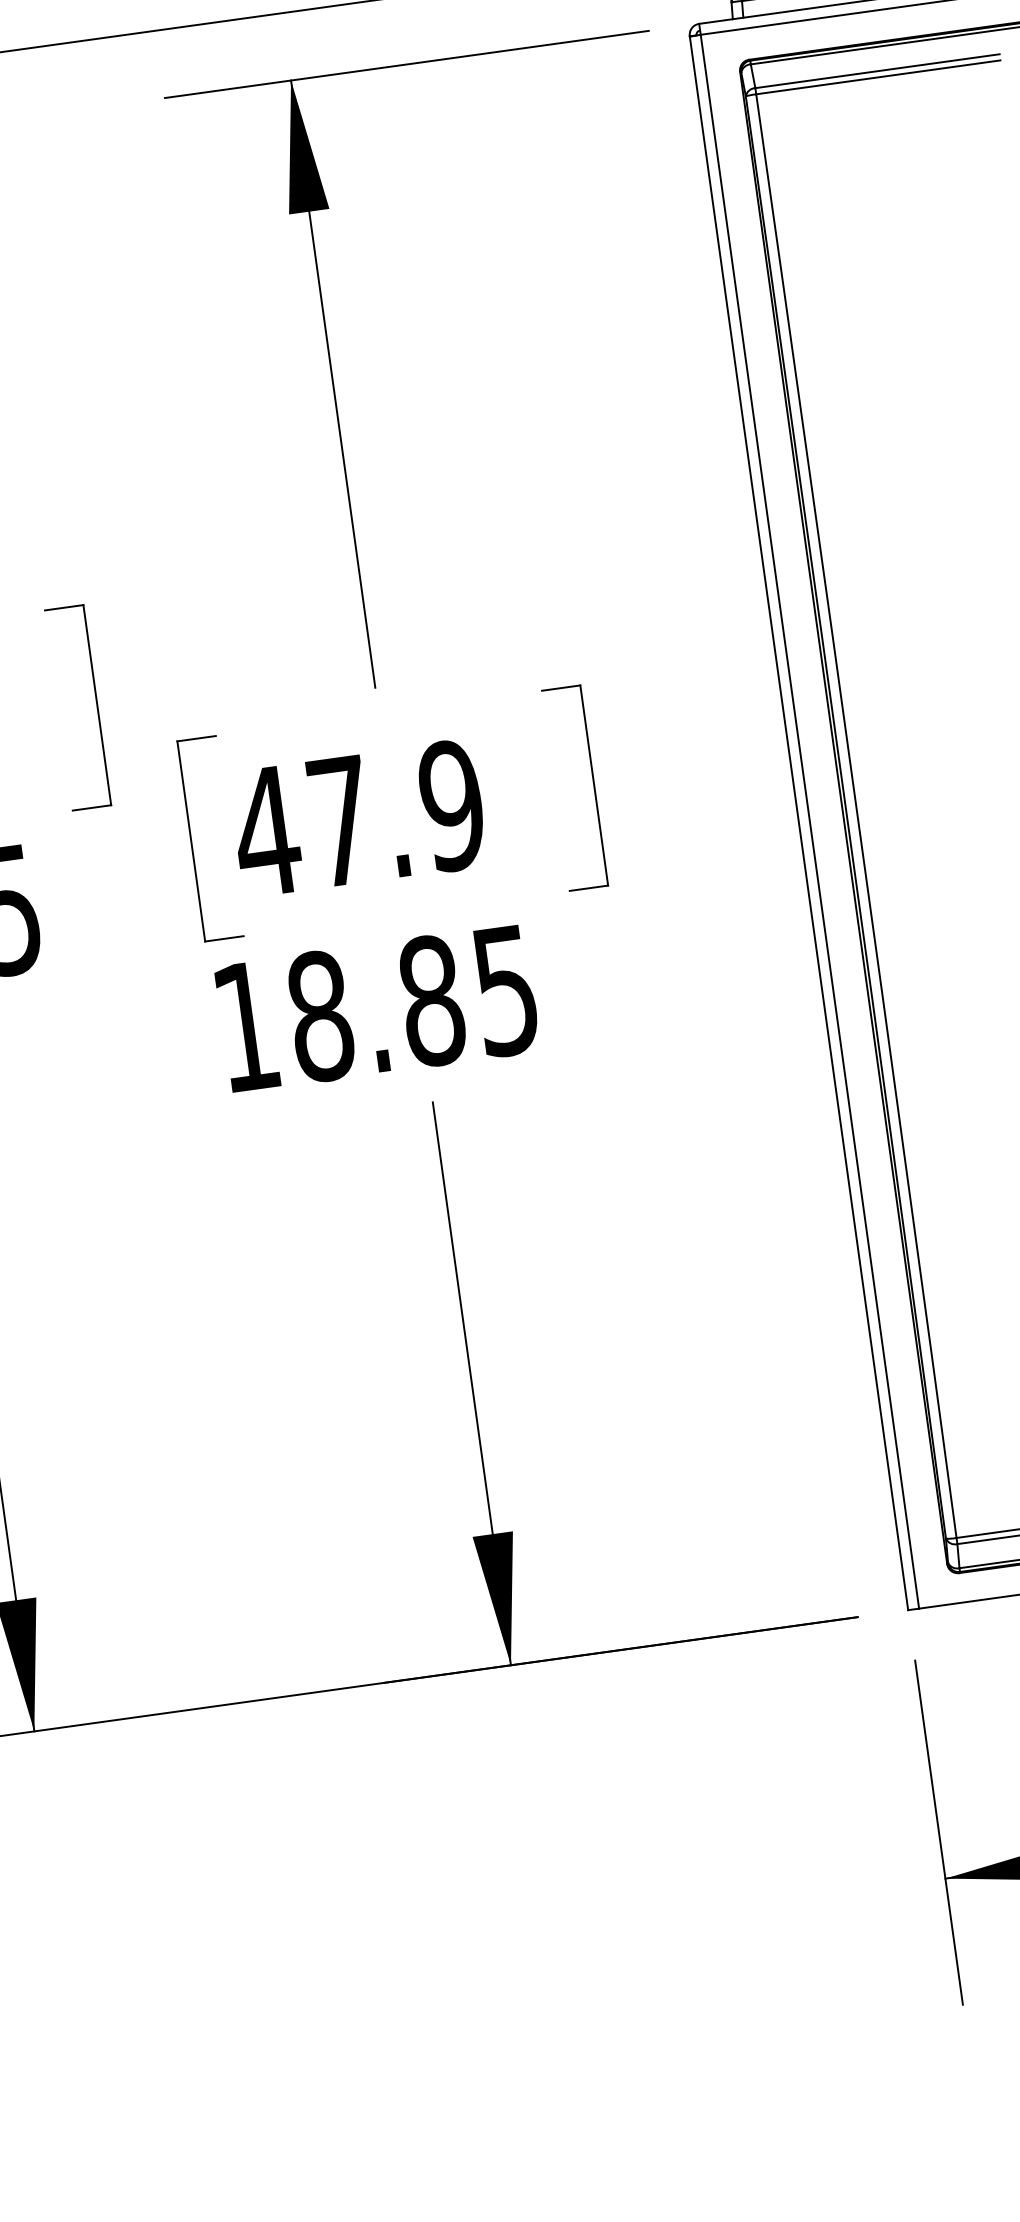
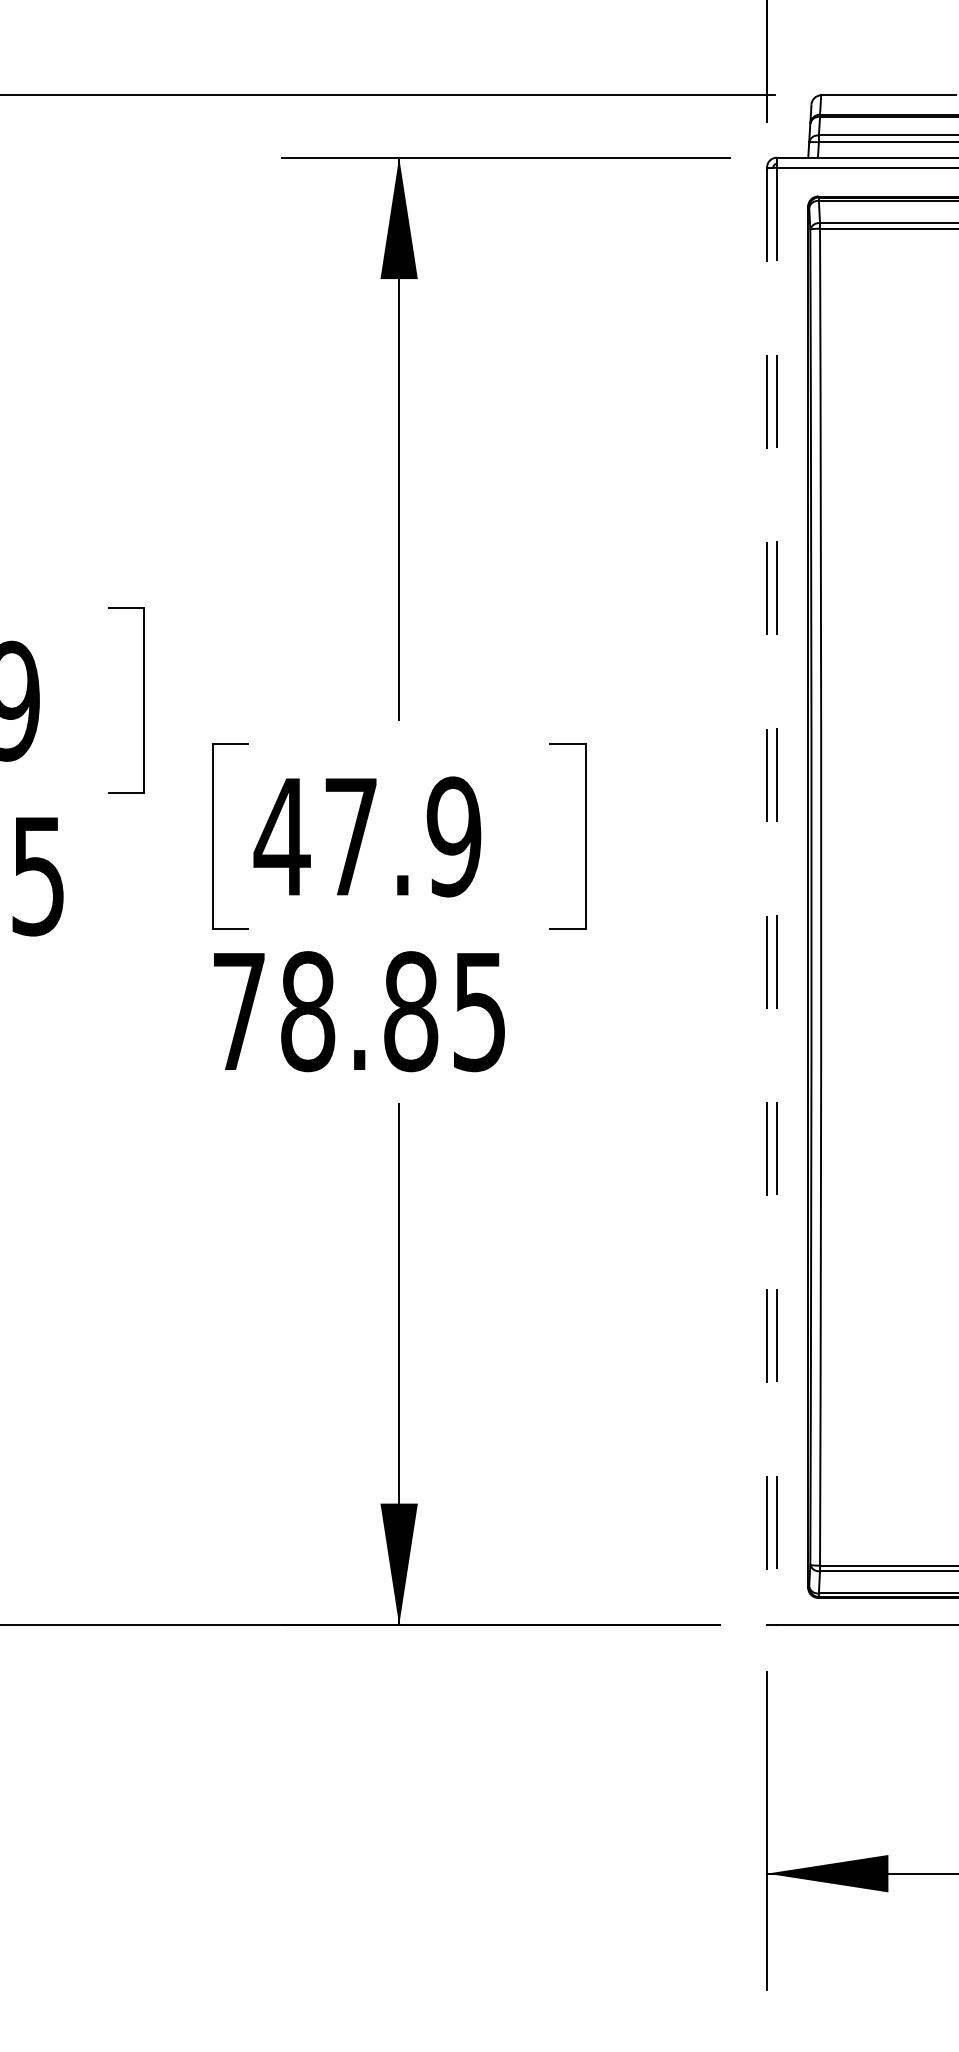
line: (810, 821) -> (777, 896), solid -> dashed
line: (798, 824) -> (766, 897), solid -> dashed
text: (246, 1026) -> (239, 1011), 18.85 -> 78.85

